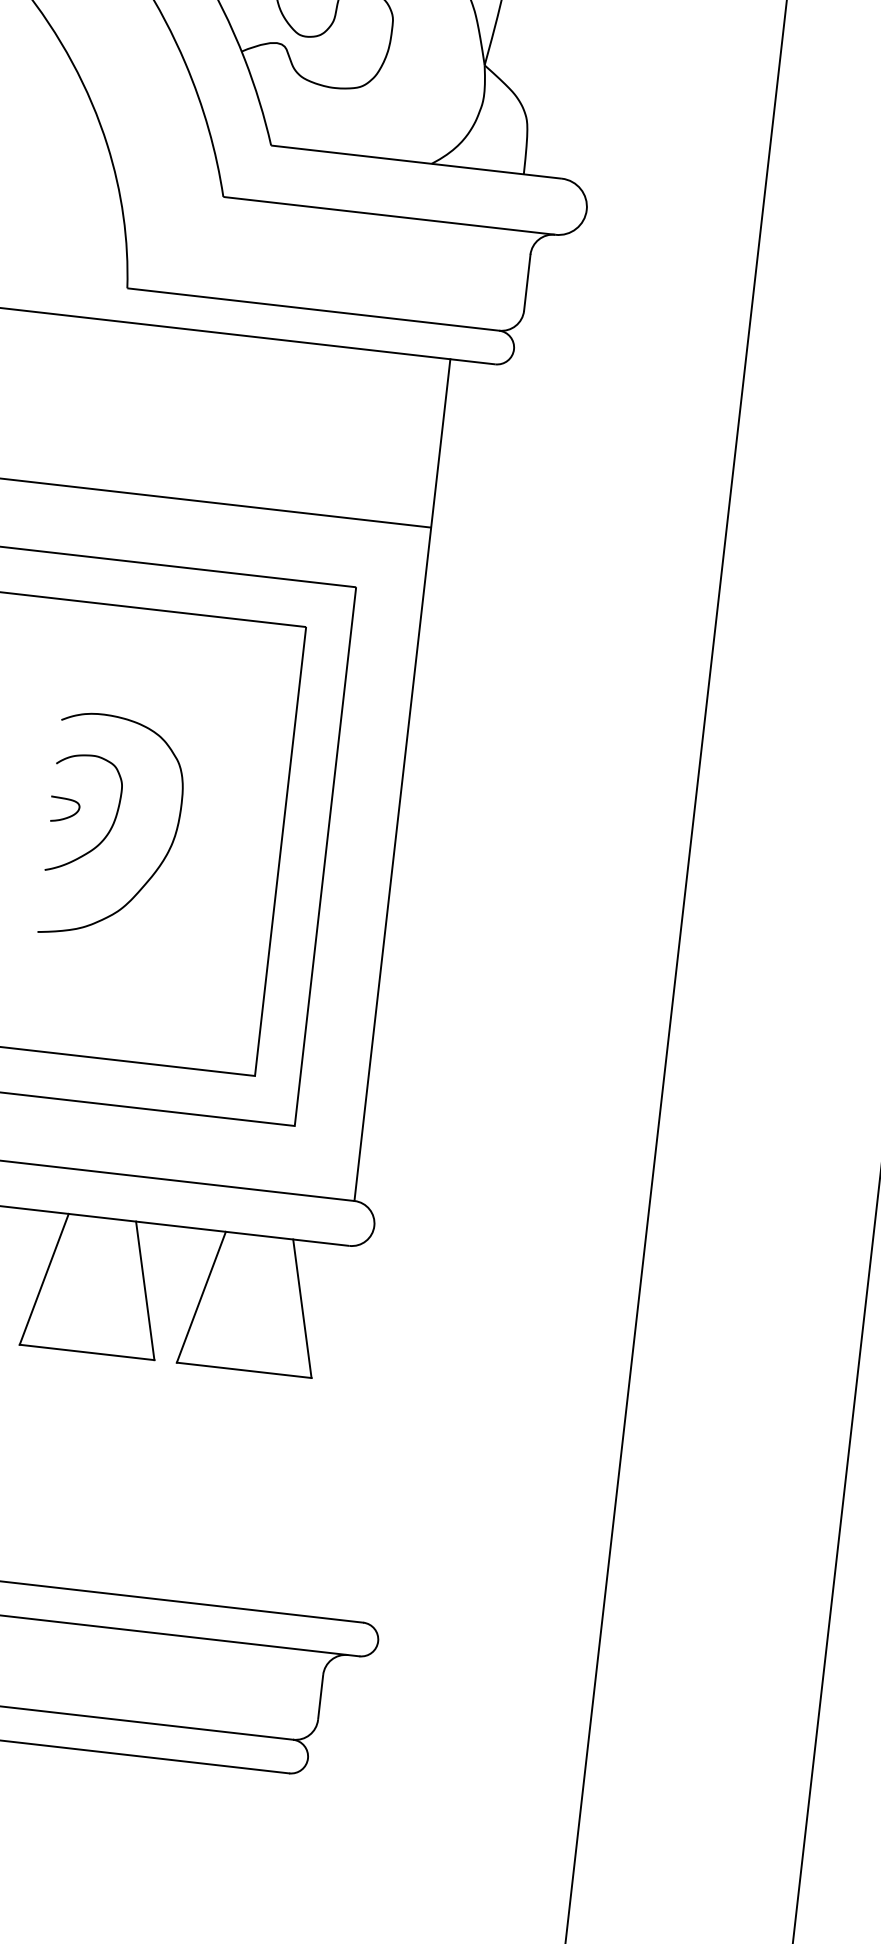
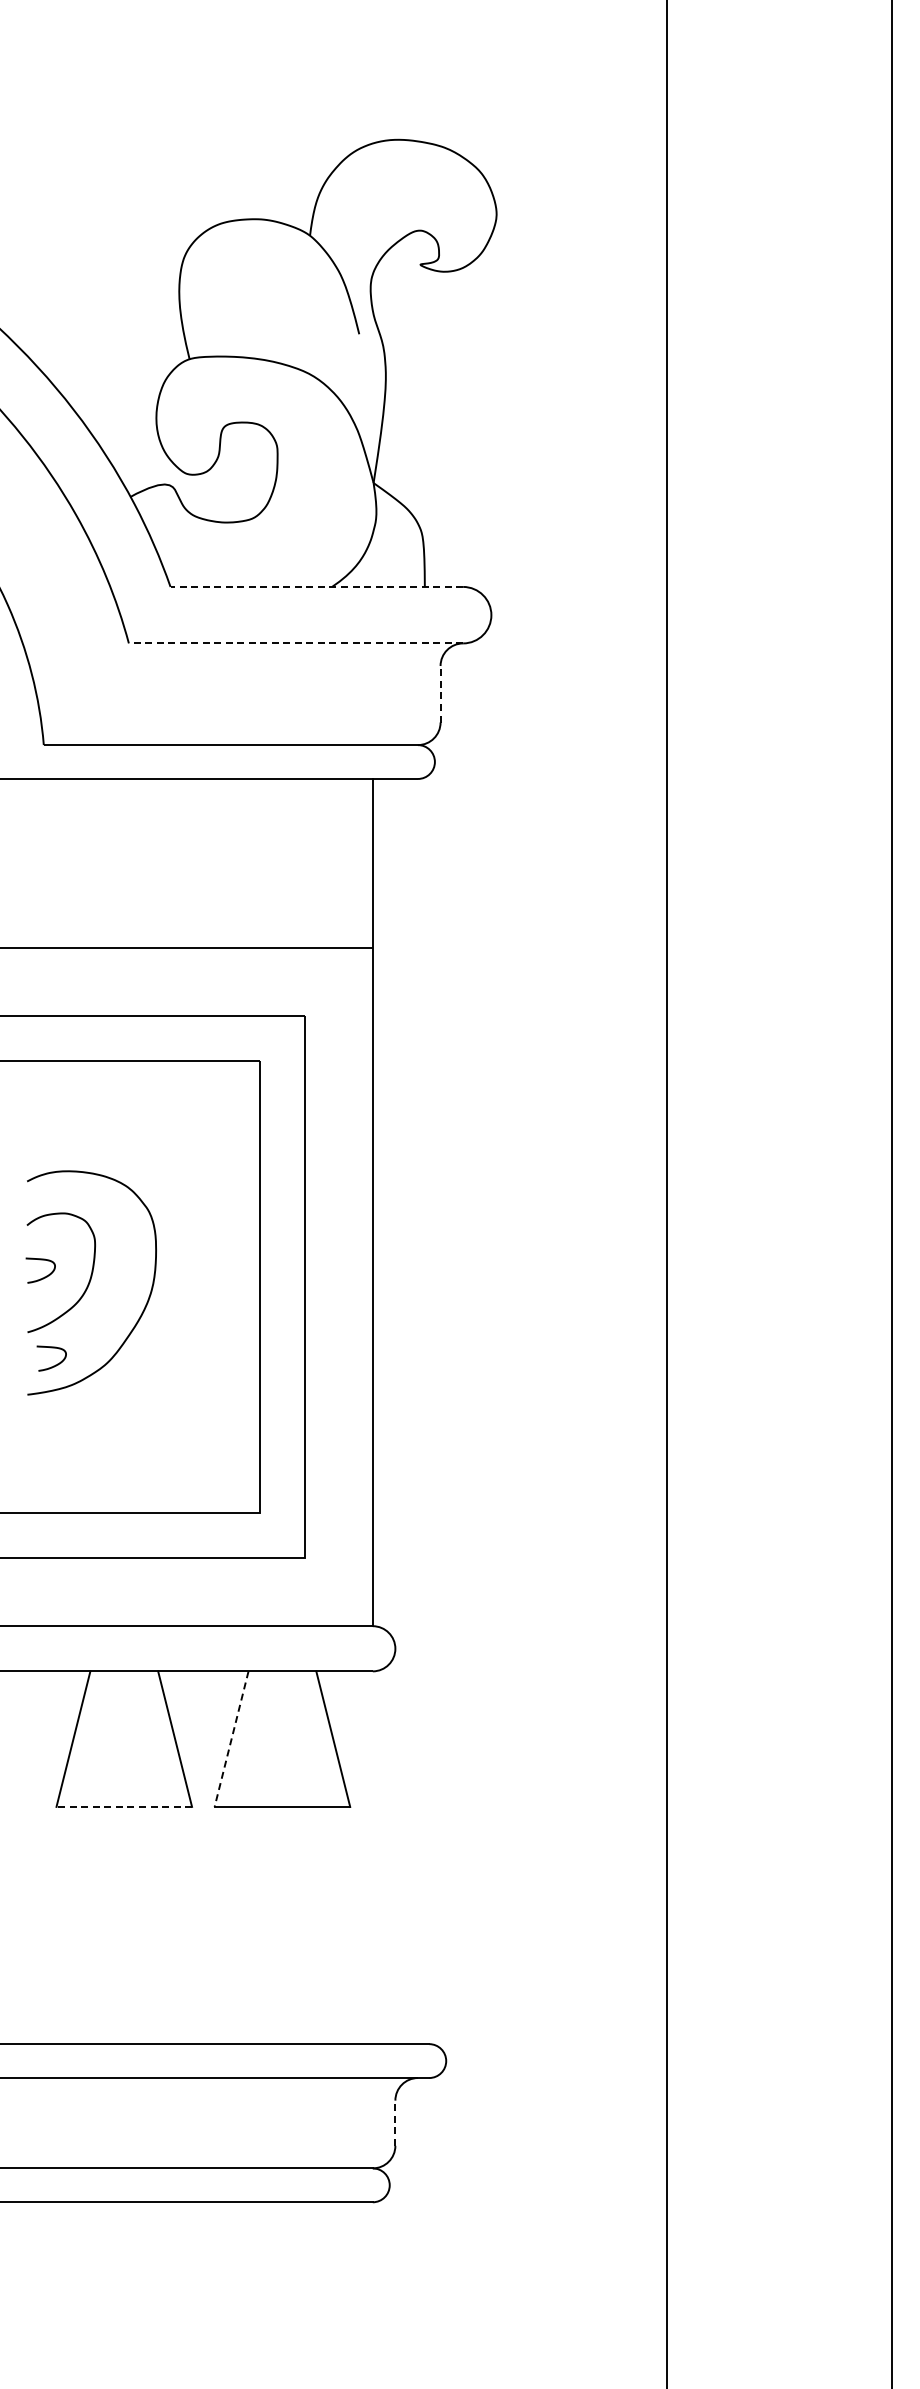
line: (416, 161) -> (316, 586), solid -> dashed
line: (388, 215) -> (295, 643), solid -> dashed
line: (527, 281) -> (440, 693), solid -> dashed
curve: (68, 905) -> (55, 1364), added
line: (201, 1297) -> (231, 1739), solid -> dashed
line: (87, 1352) -> (124, 1806), solid -> dashed
line: (320, 1697) -> (395, 2123), solid -> dashed

